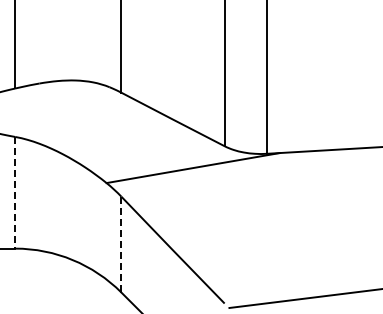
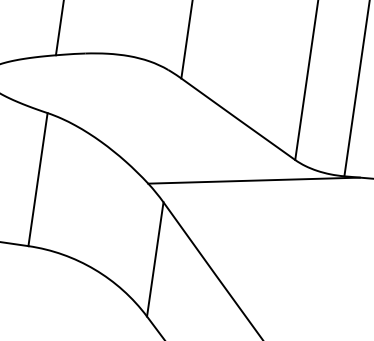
line: (15, 192) -> (38, 179), dashed -> solid
line: (121, 244) -> (155, 259), dashed -> solid

